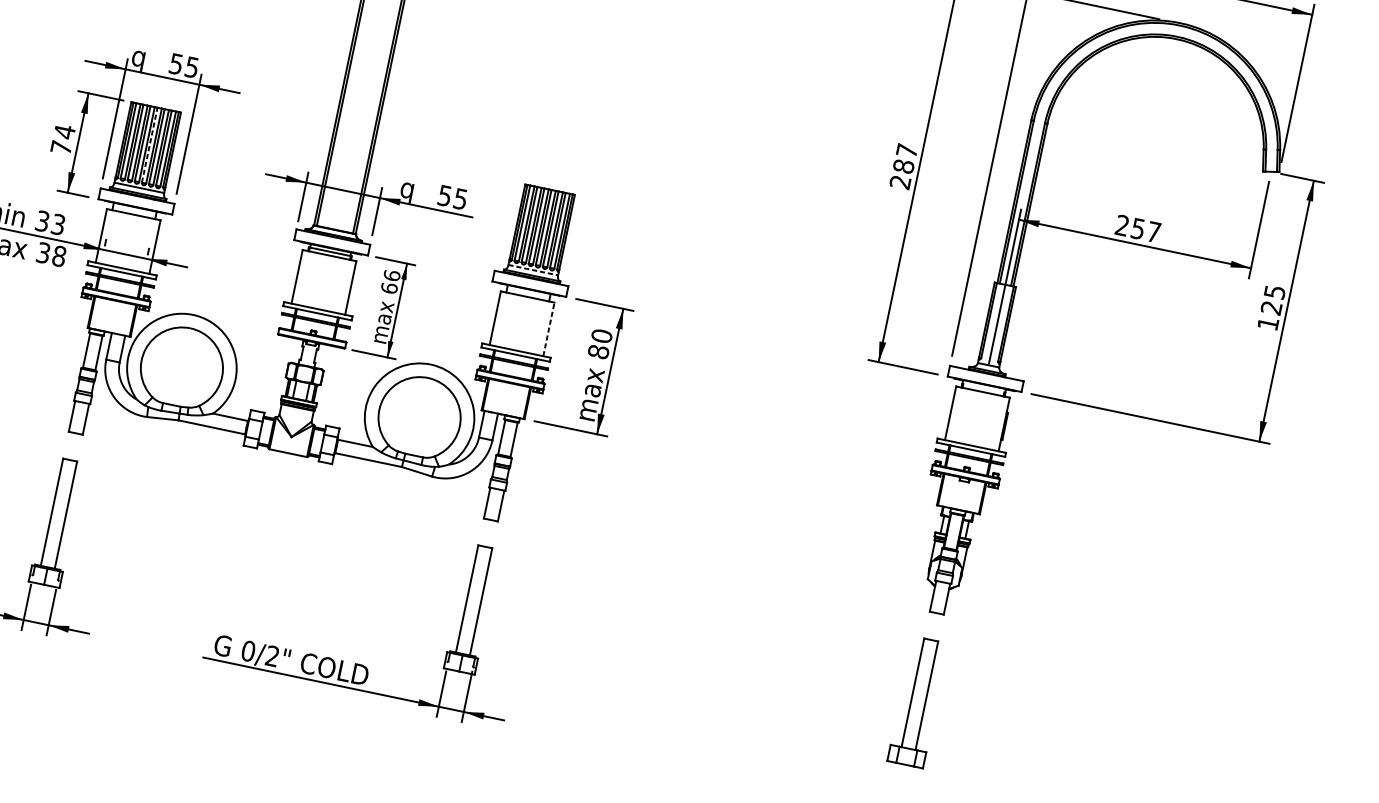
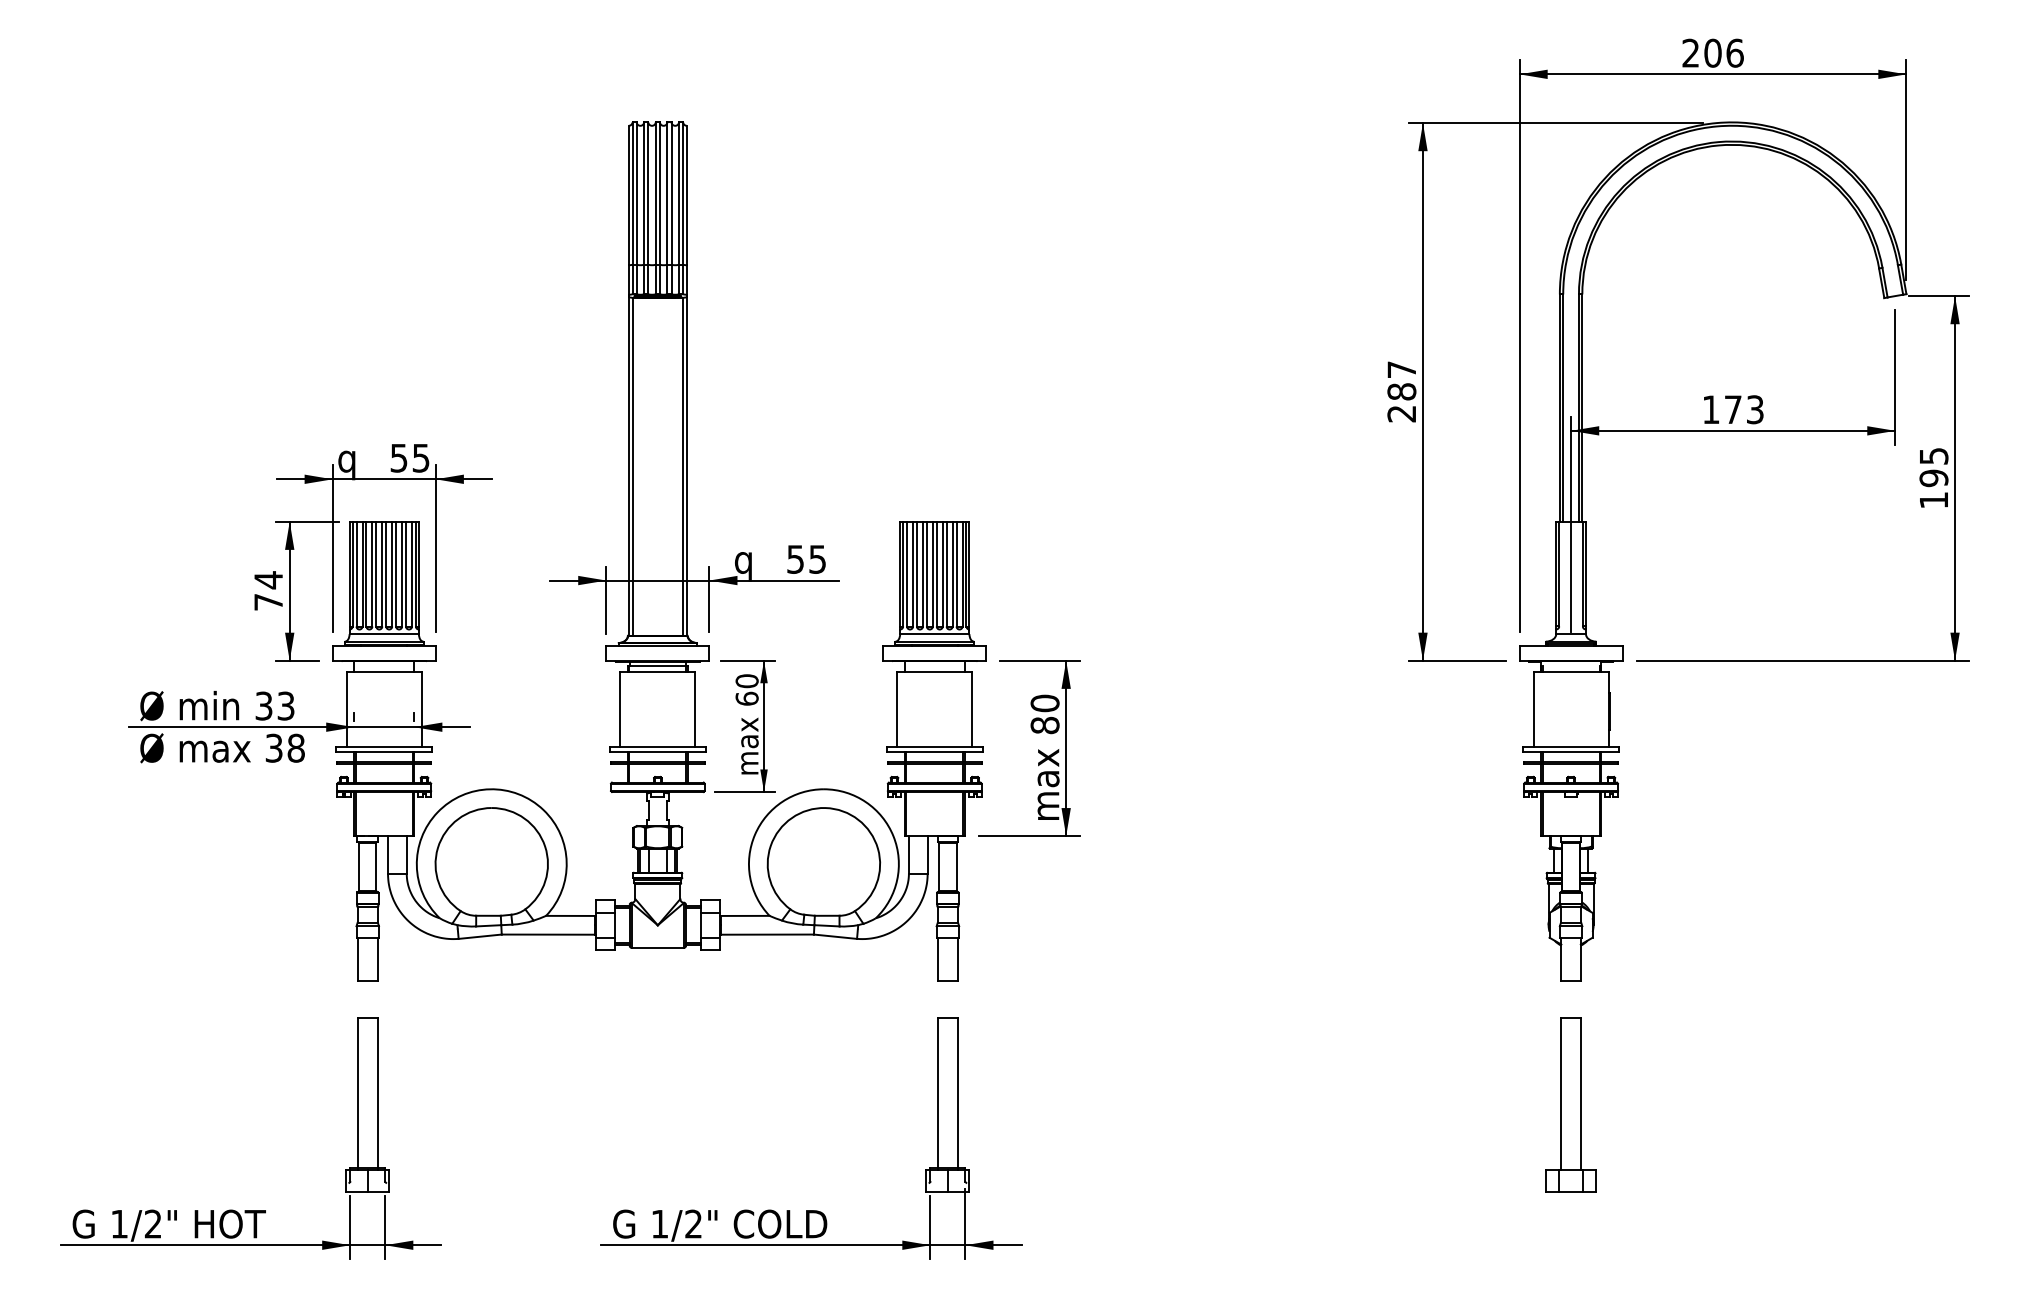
line: (150, 144) -> (386, 573), dashed -> solid
text: (1137, 228) -> (1732, 409), 257 -> 173
line: (533, 270) -> (934, 634), dashed -> solid
text: (391, 275) -> (746, 681), 66 -> 60
text: (1271, 308) -> (1933, 478), 125 -> 195
line: (549, 328) -> (972, 708), dashed -> solid
text: (248, 650) -> (659, 1223), 0/2" -> 1/2"

